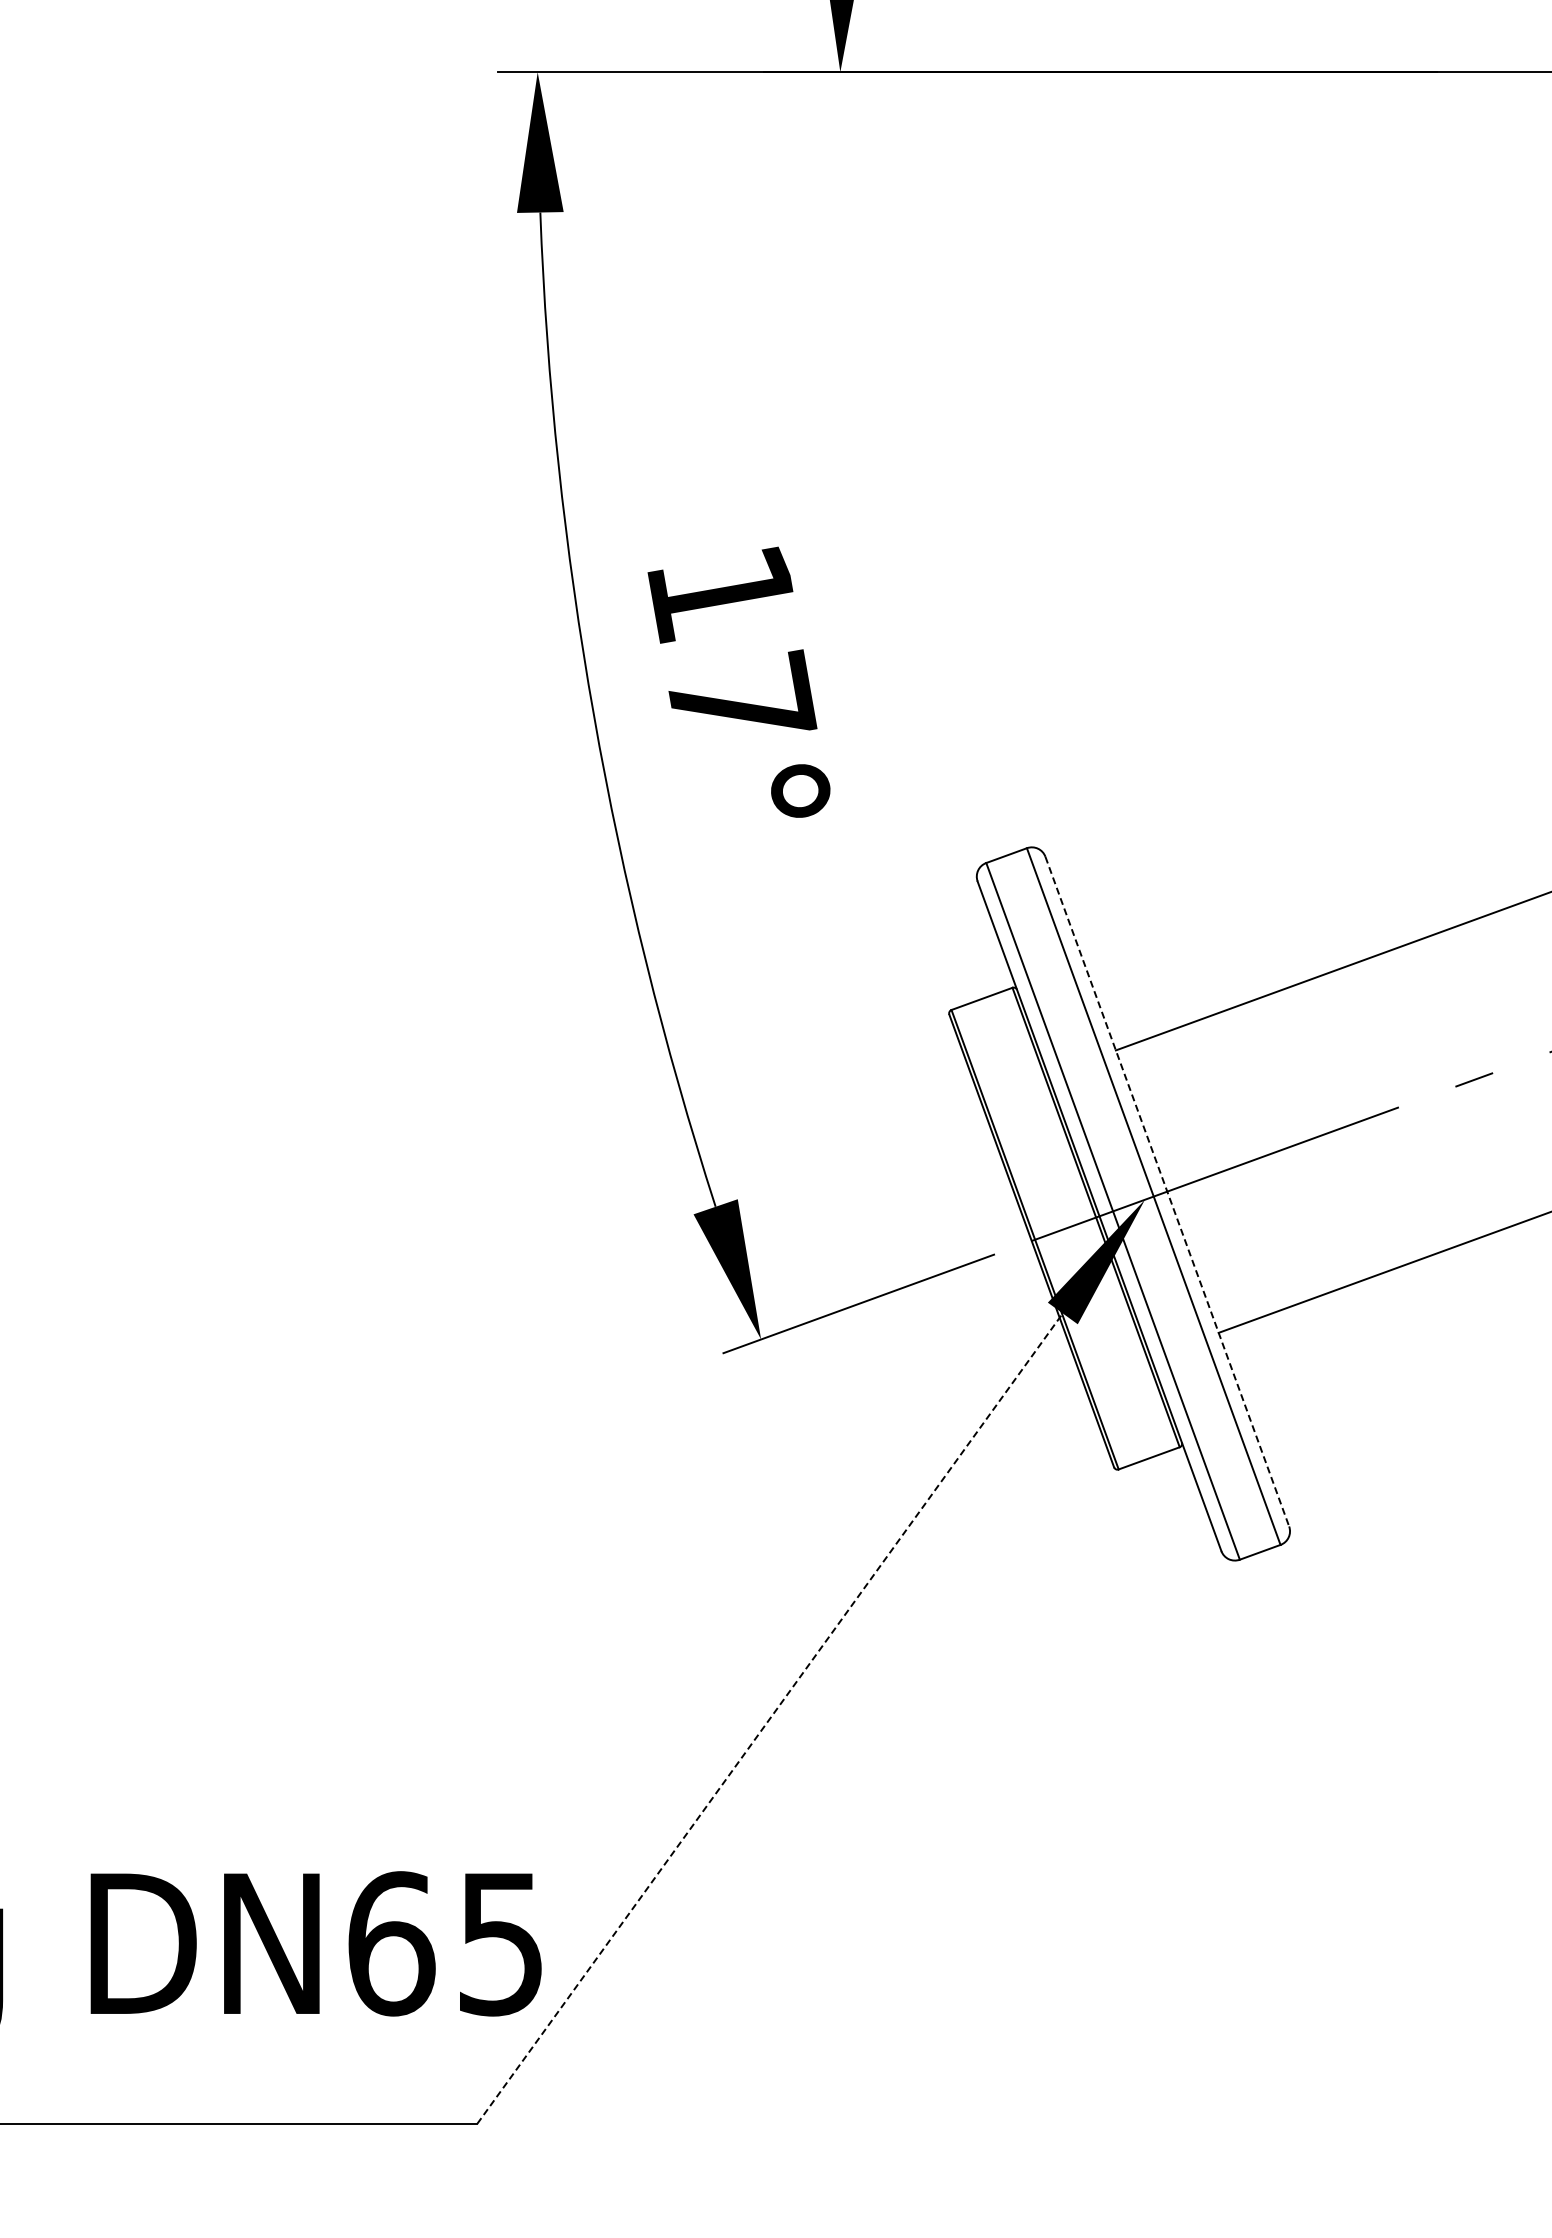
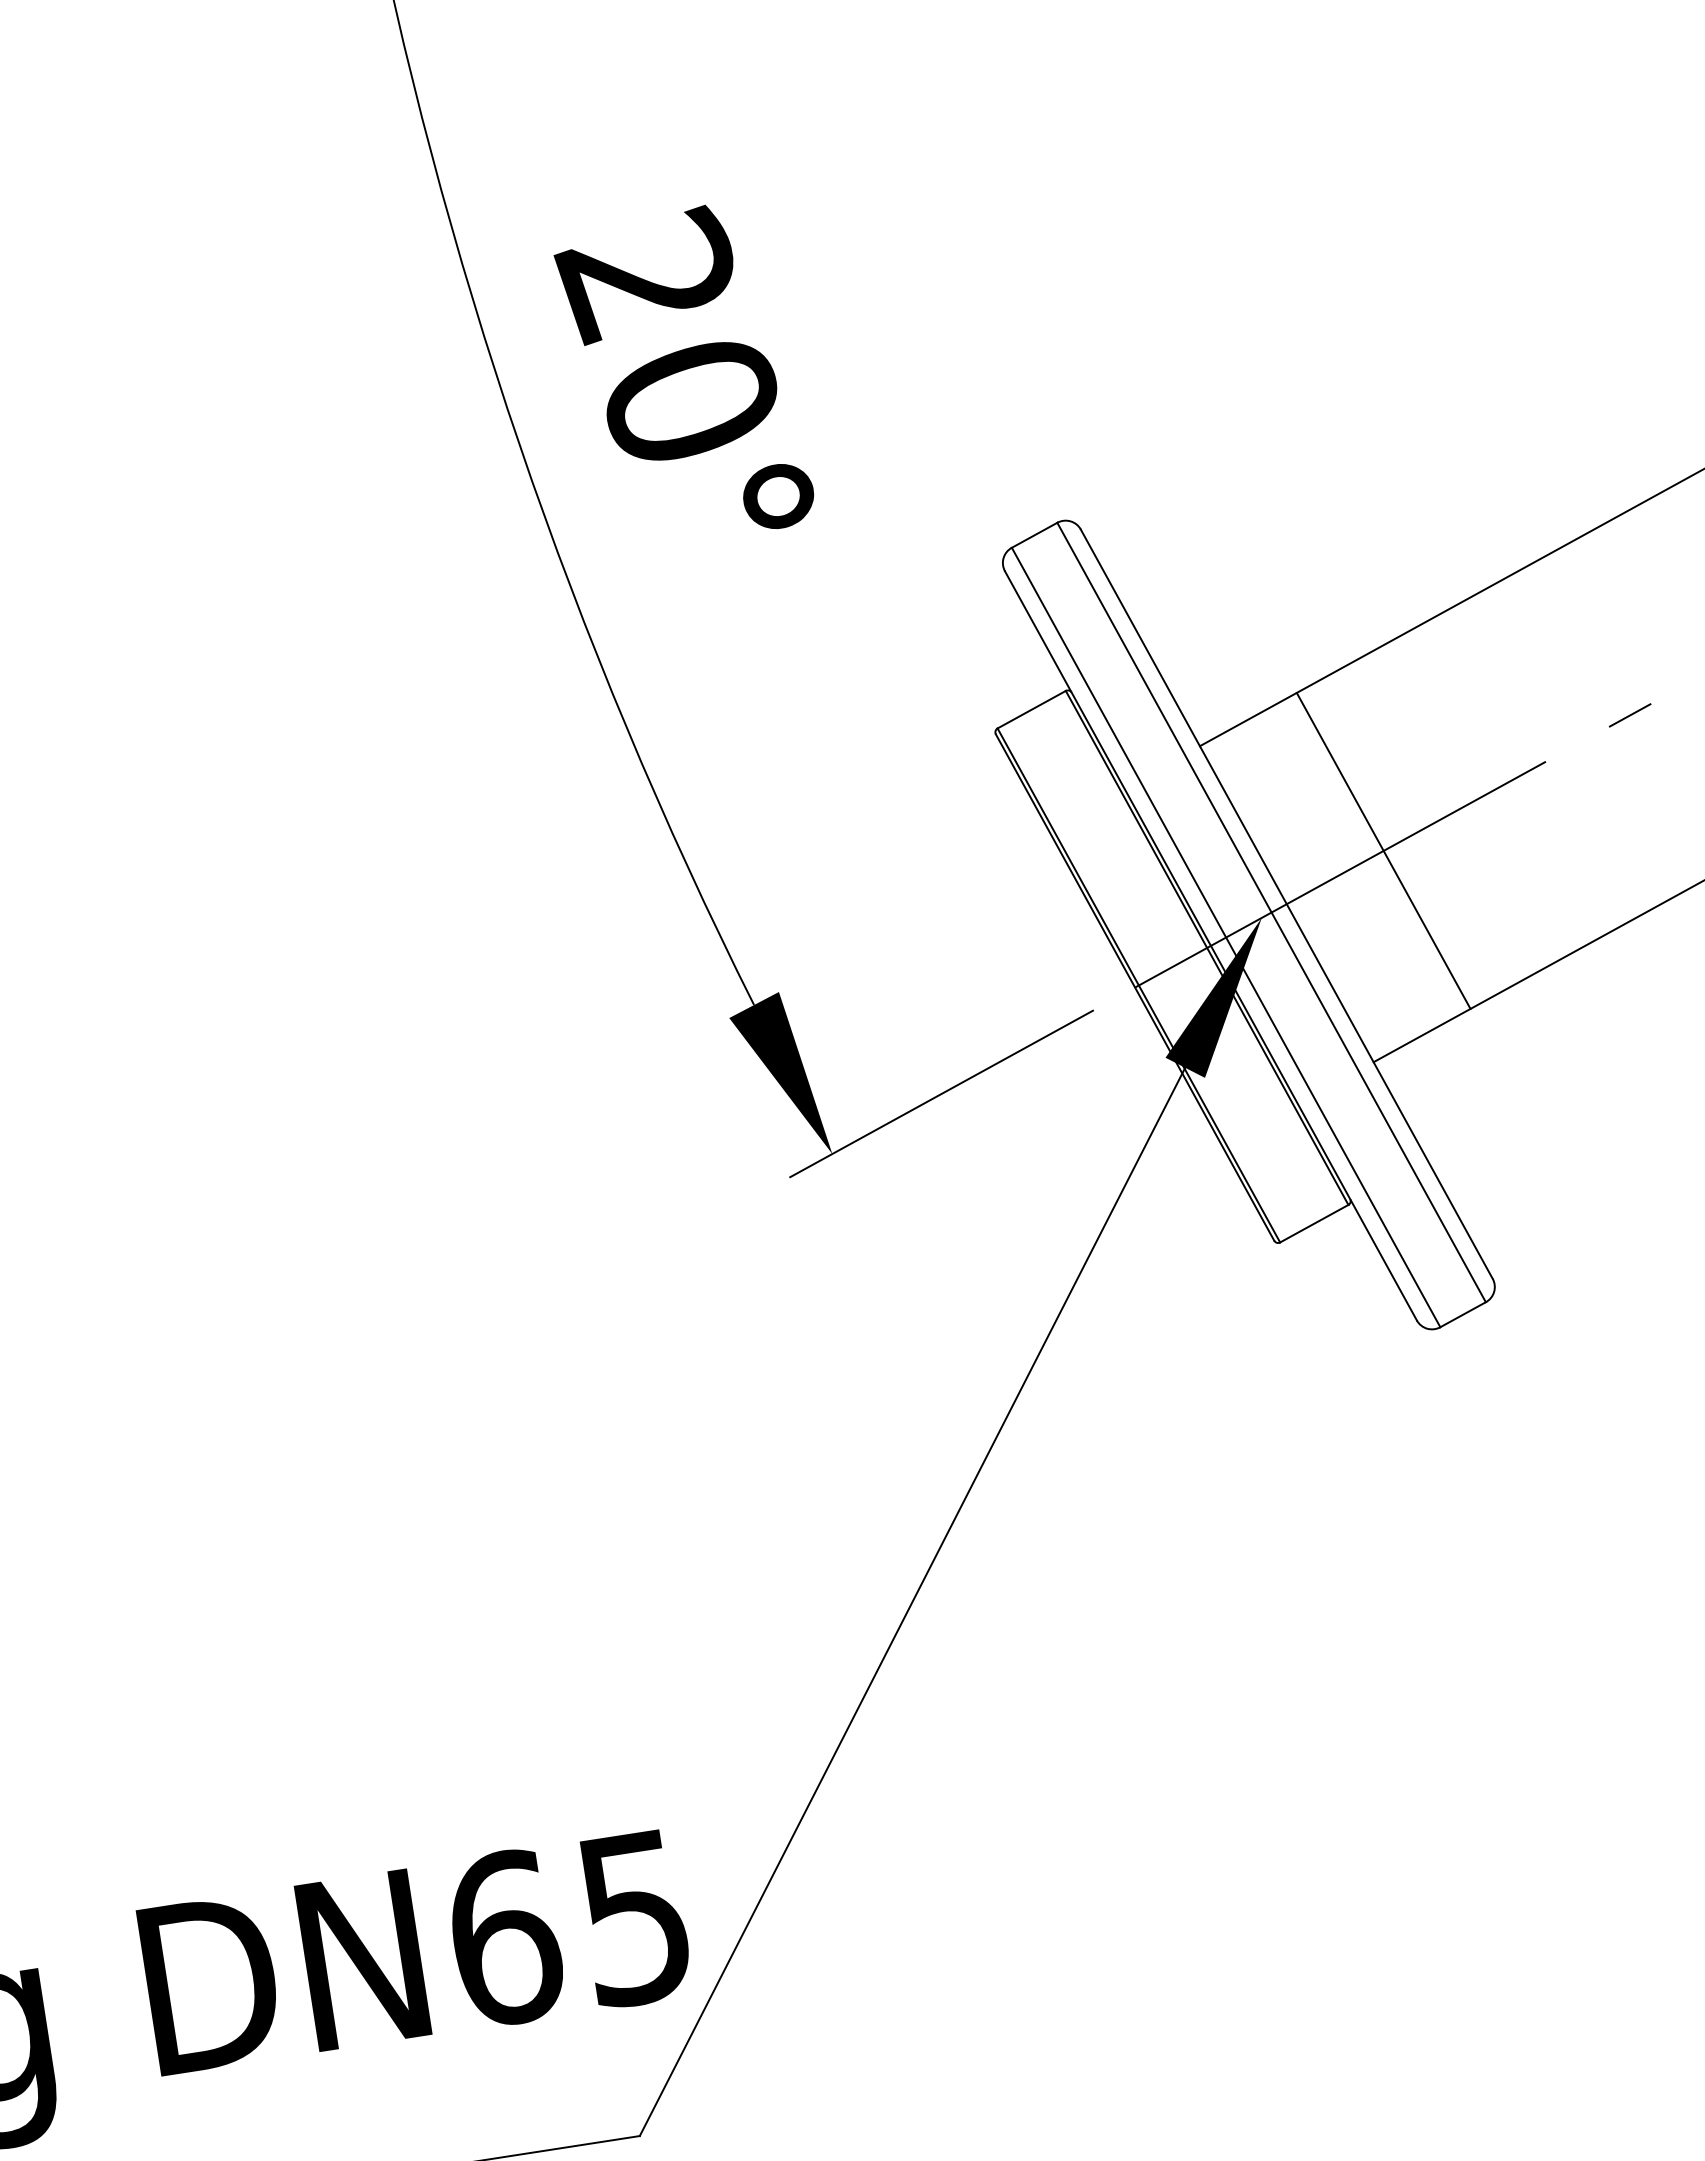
text: (731, 644) -> (669, 335), 17° -> 20°
line: (1253, 1159) -> (1383, 850), added
line: (1167, 1192) -> (1287, 905), dashed -> solid
line: (770, 1718) -> (913, 1601), dashed -> solid

